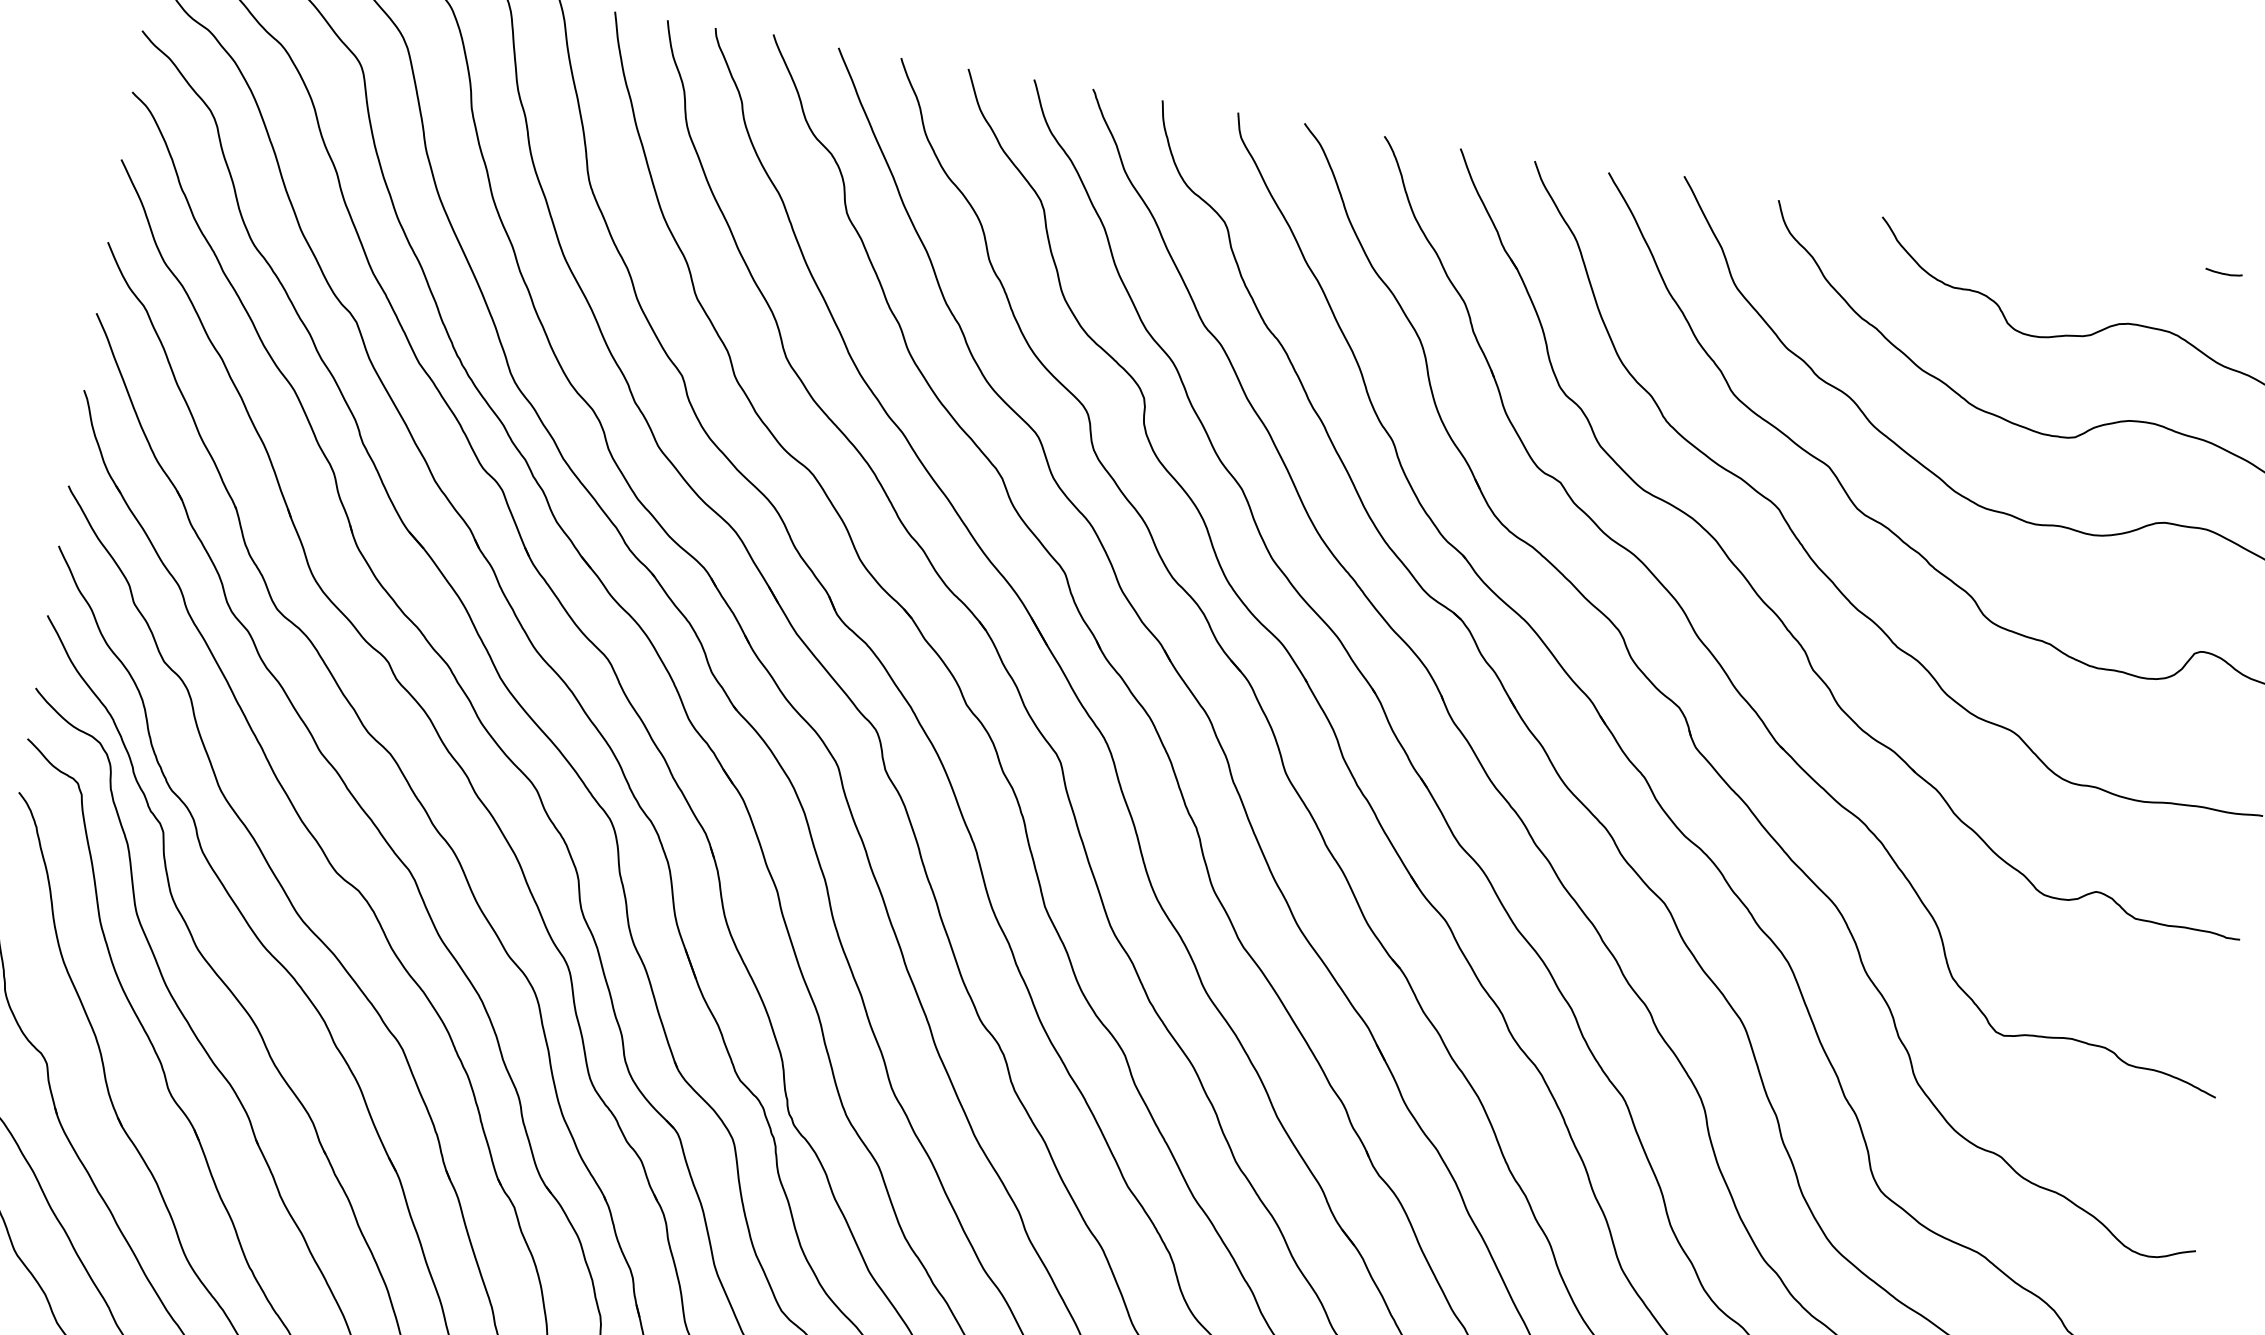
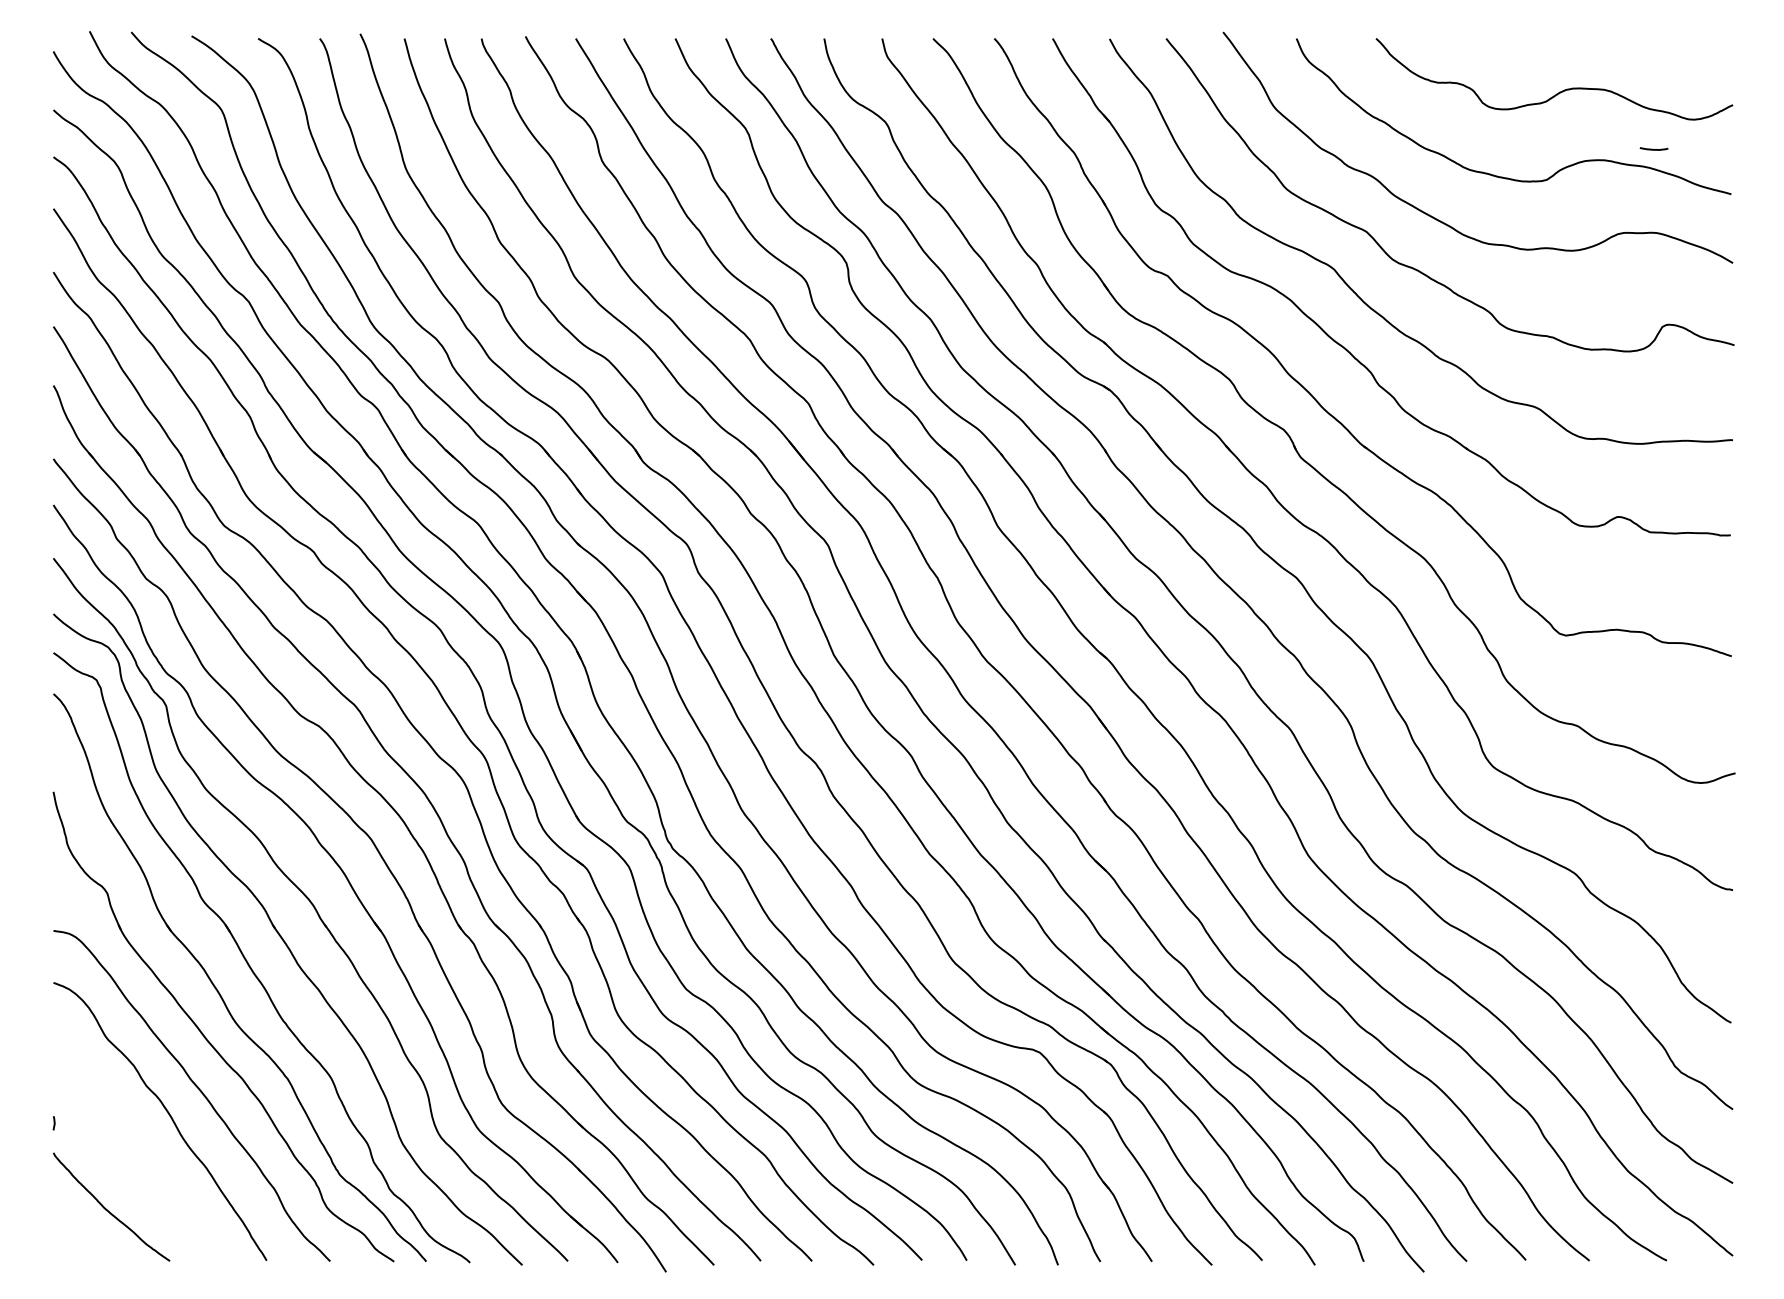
curve: (2222, 271) -> (1652, 148), moved

